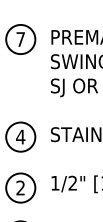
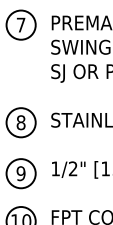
text: (20, 136) -> (20, 122), 4 -> 8
text: (20, 187) -> (20, 173), 2 -> 9

